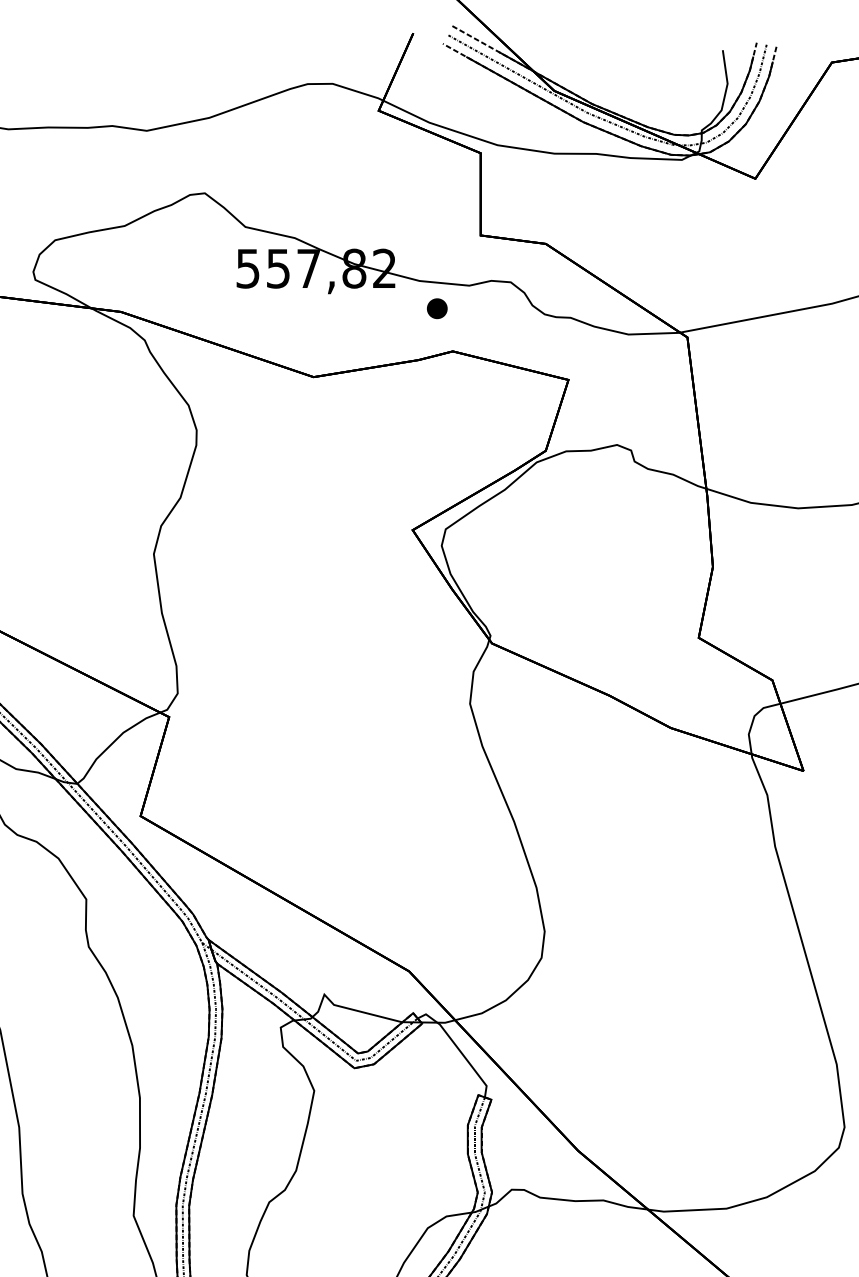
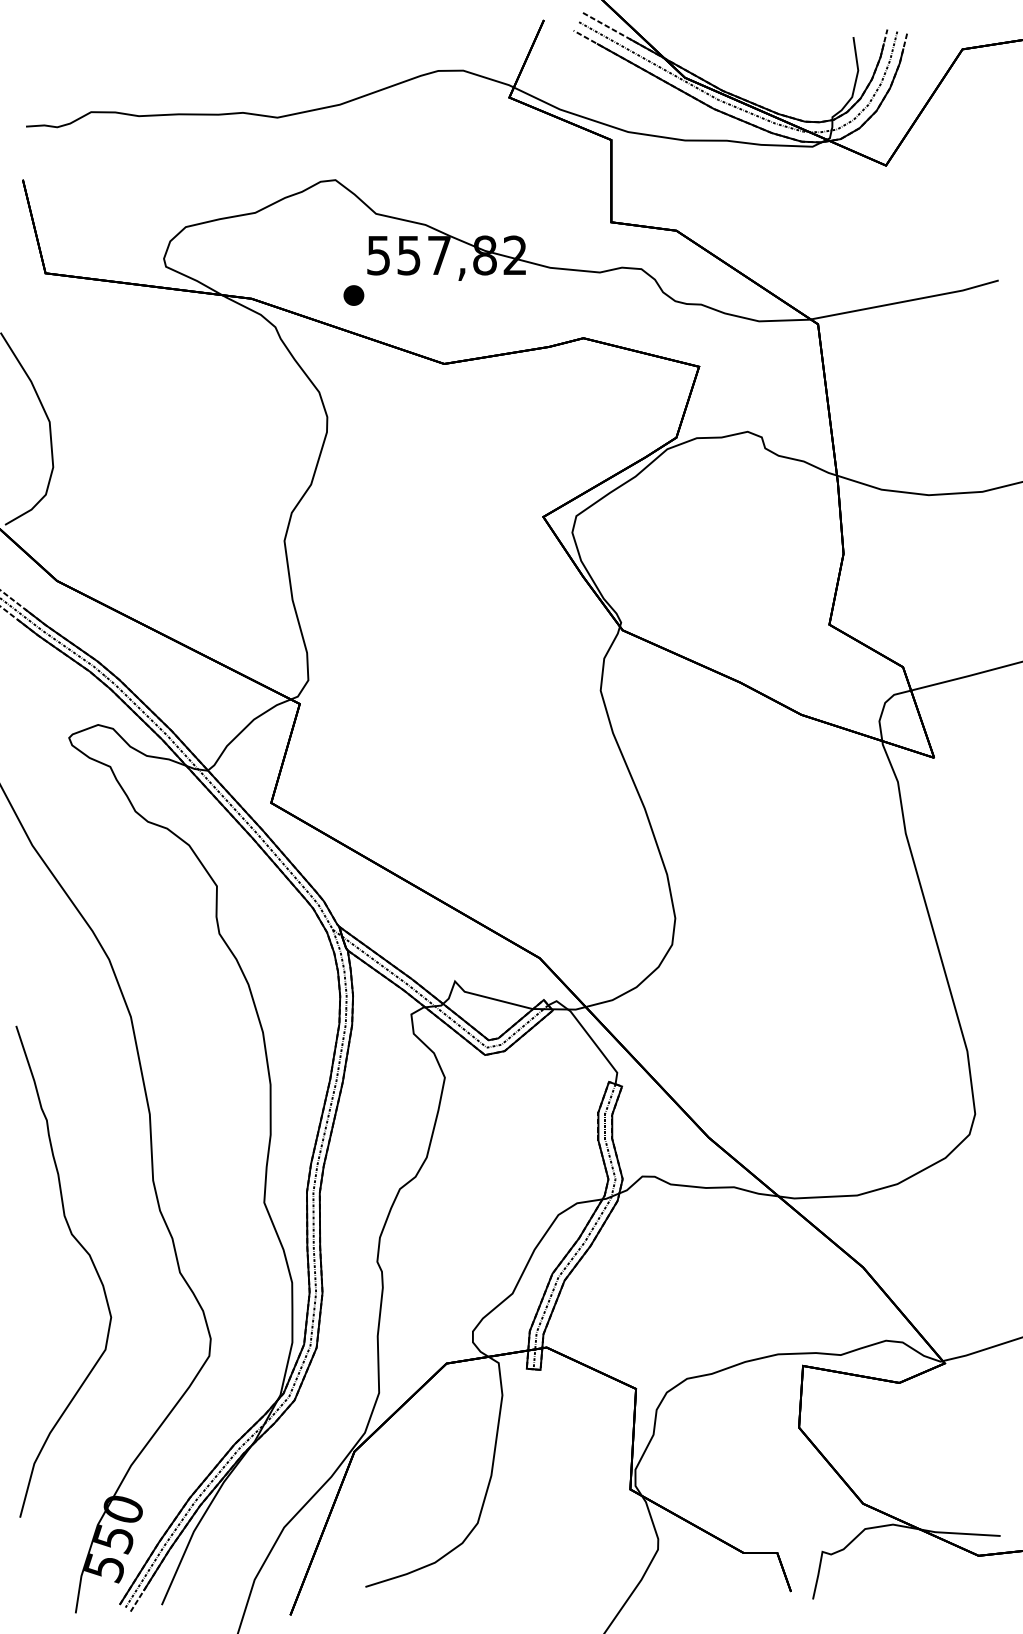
part: (436, 308) -> (353, 295), moved

